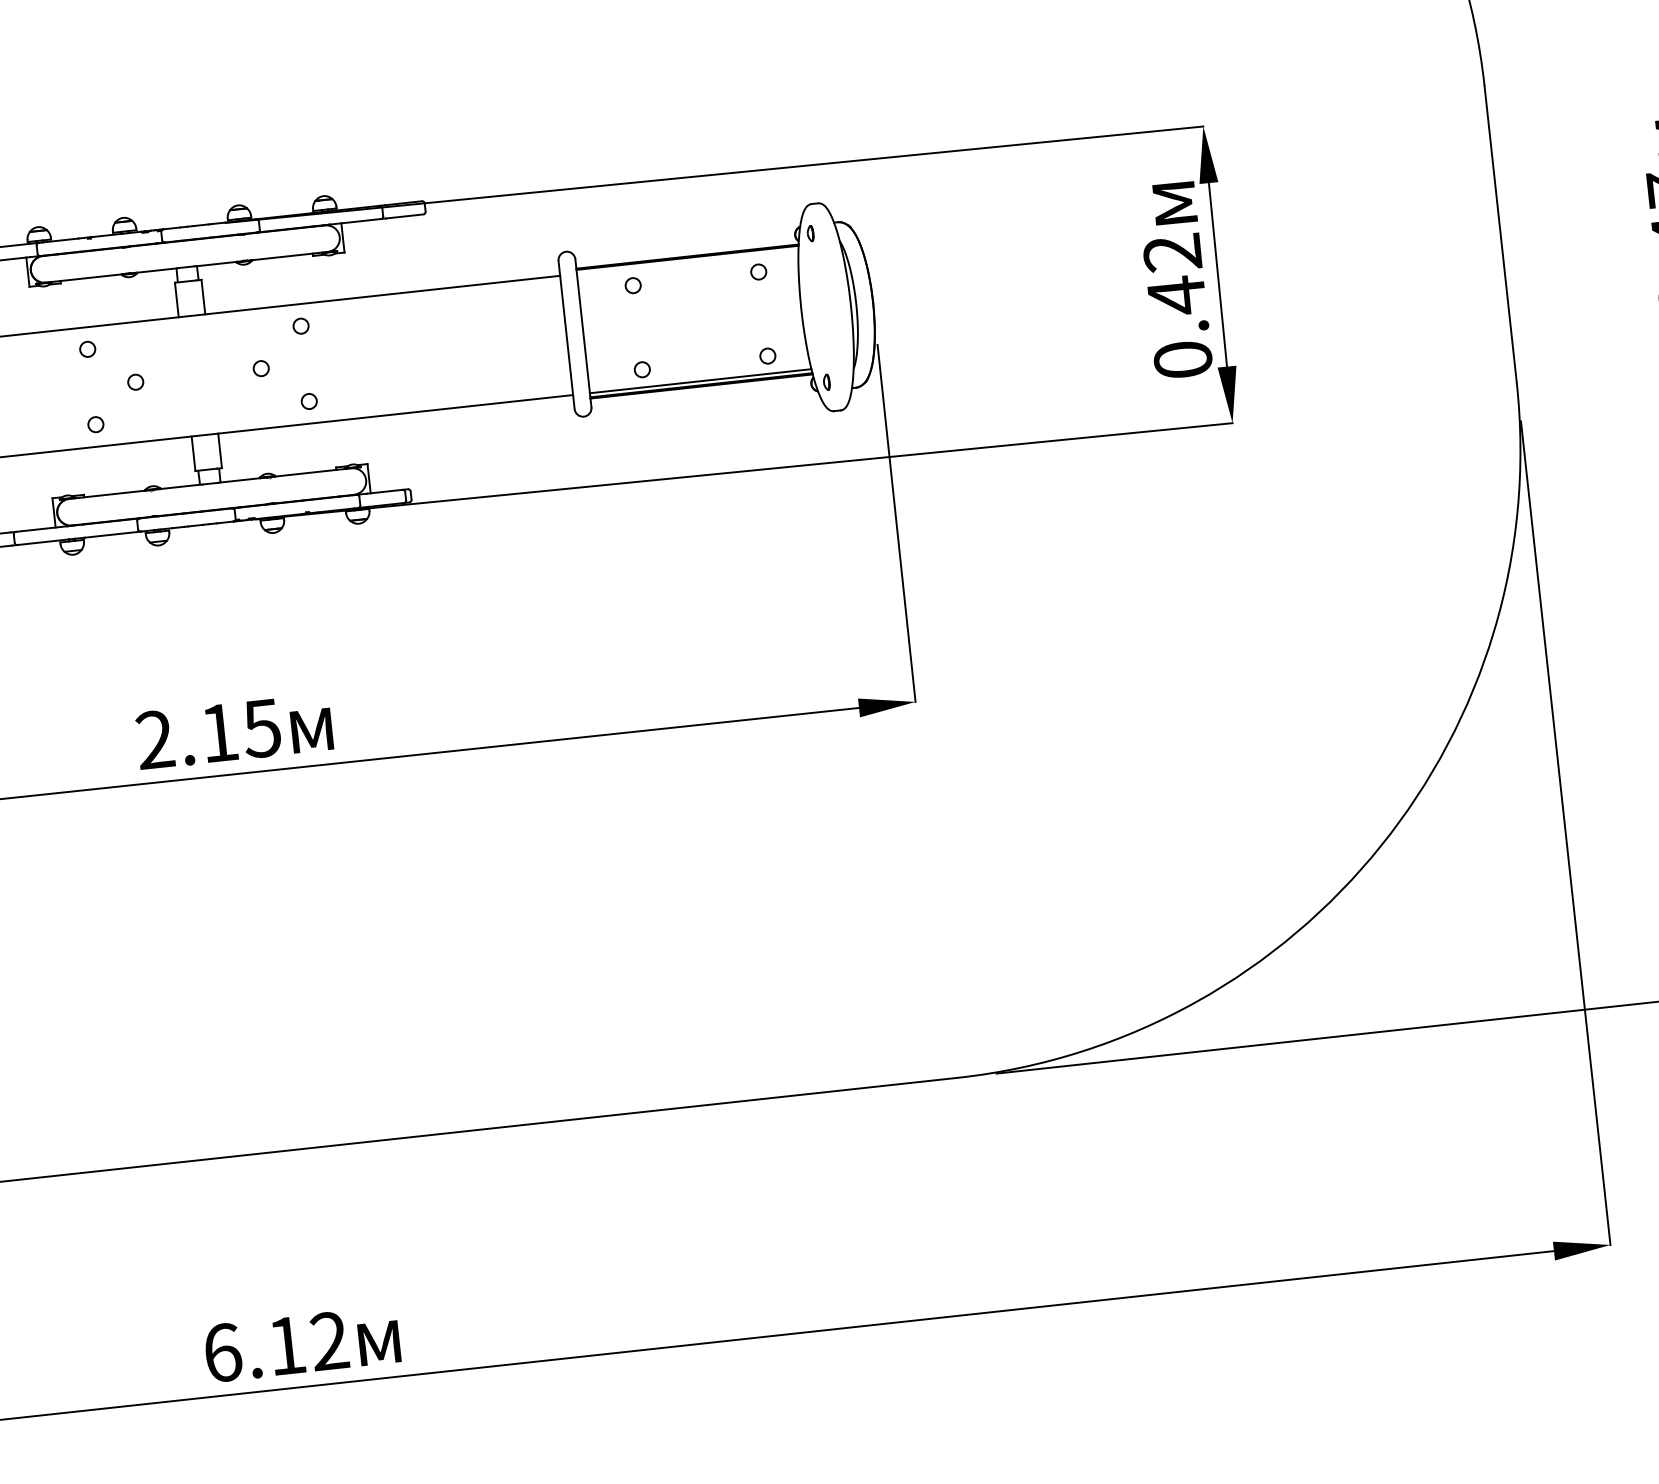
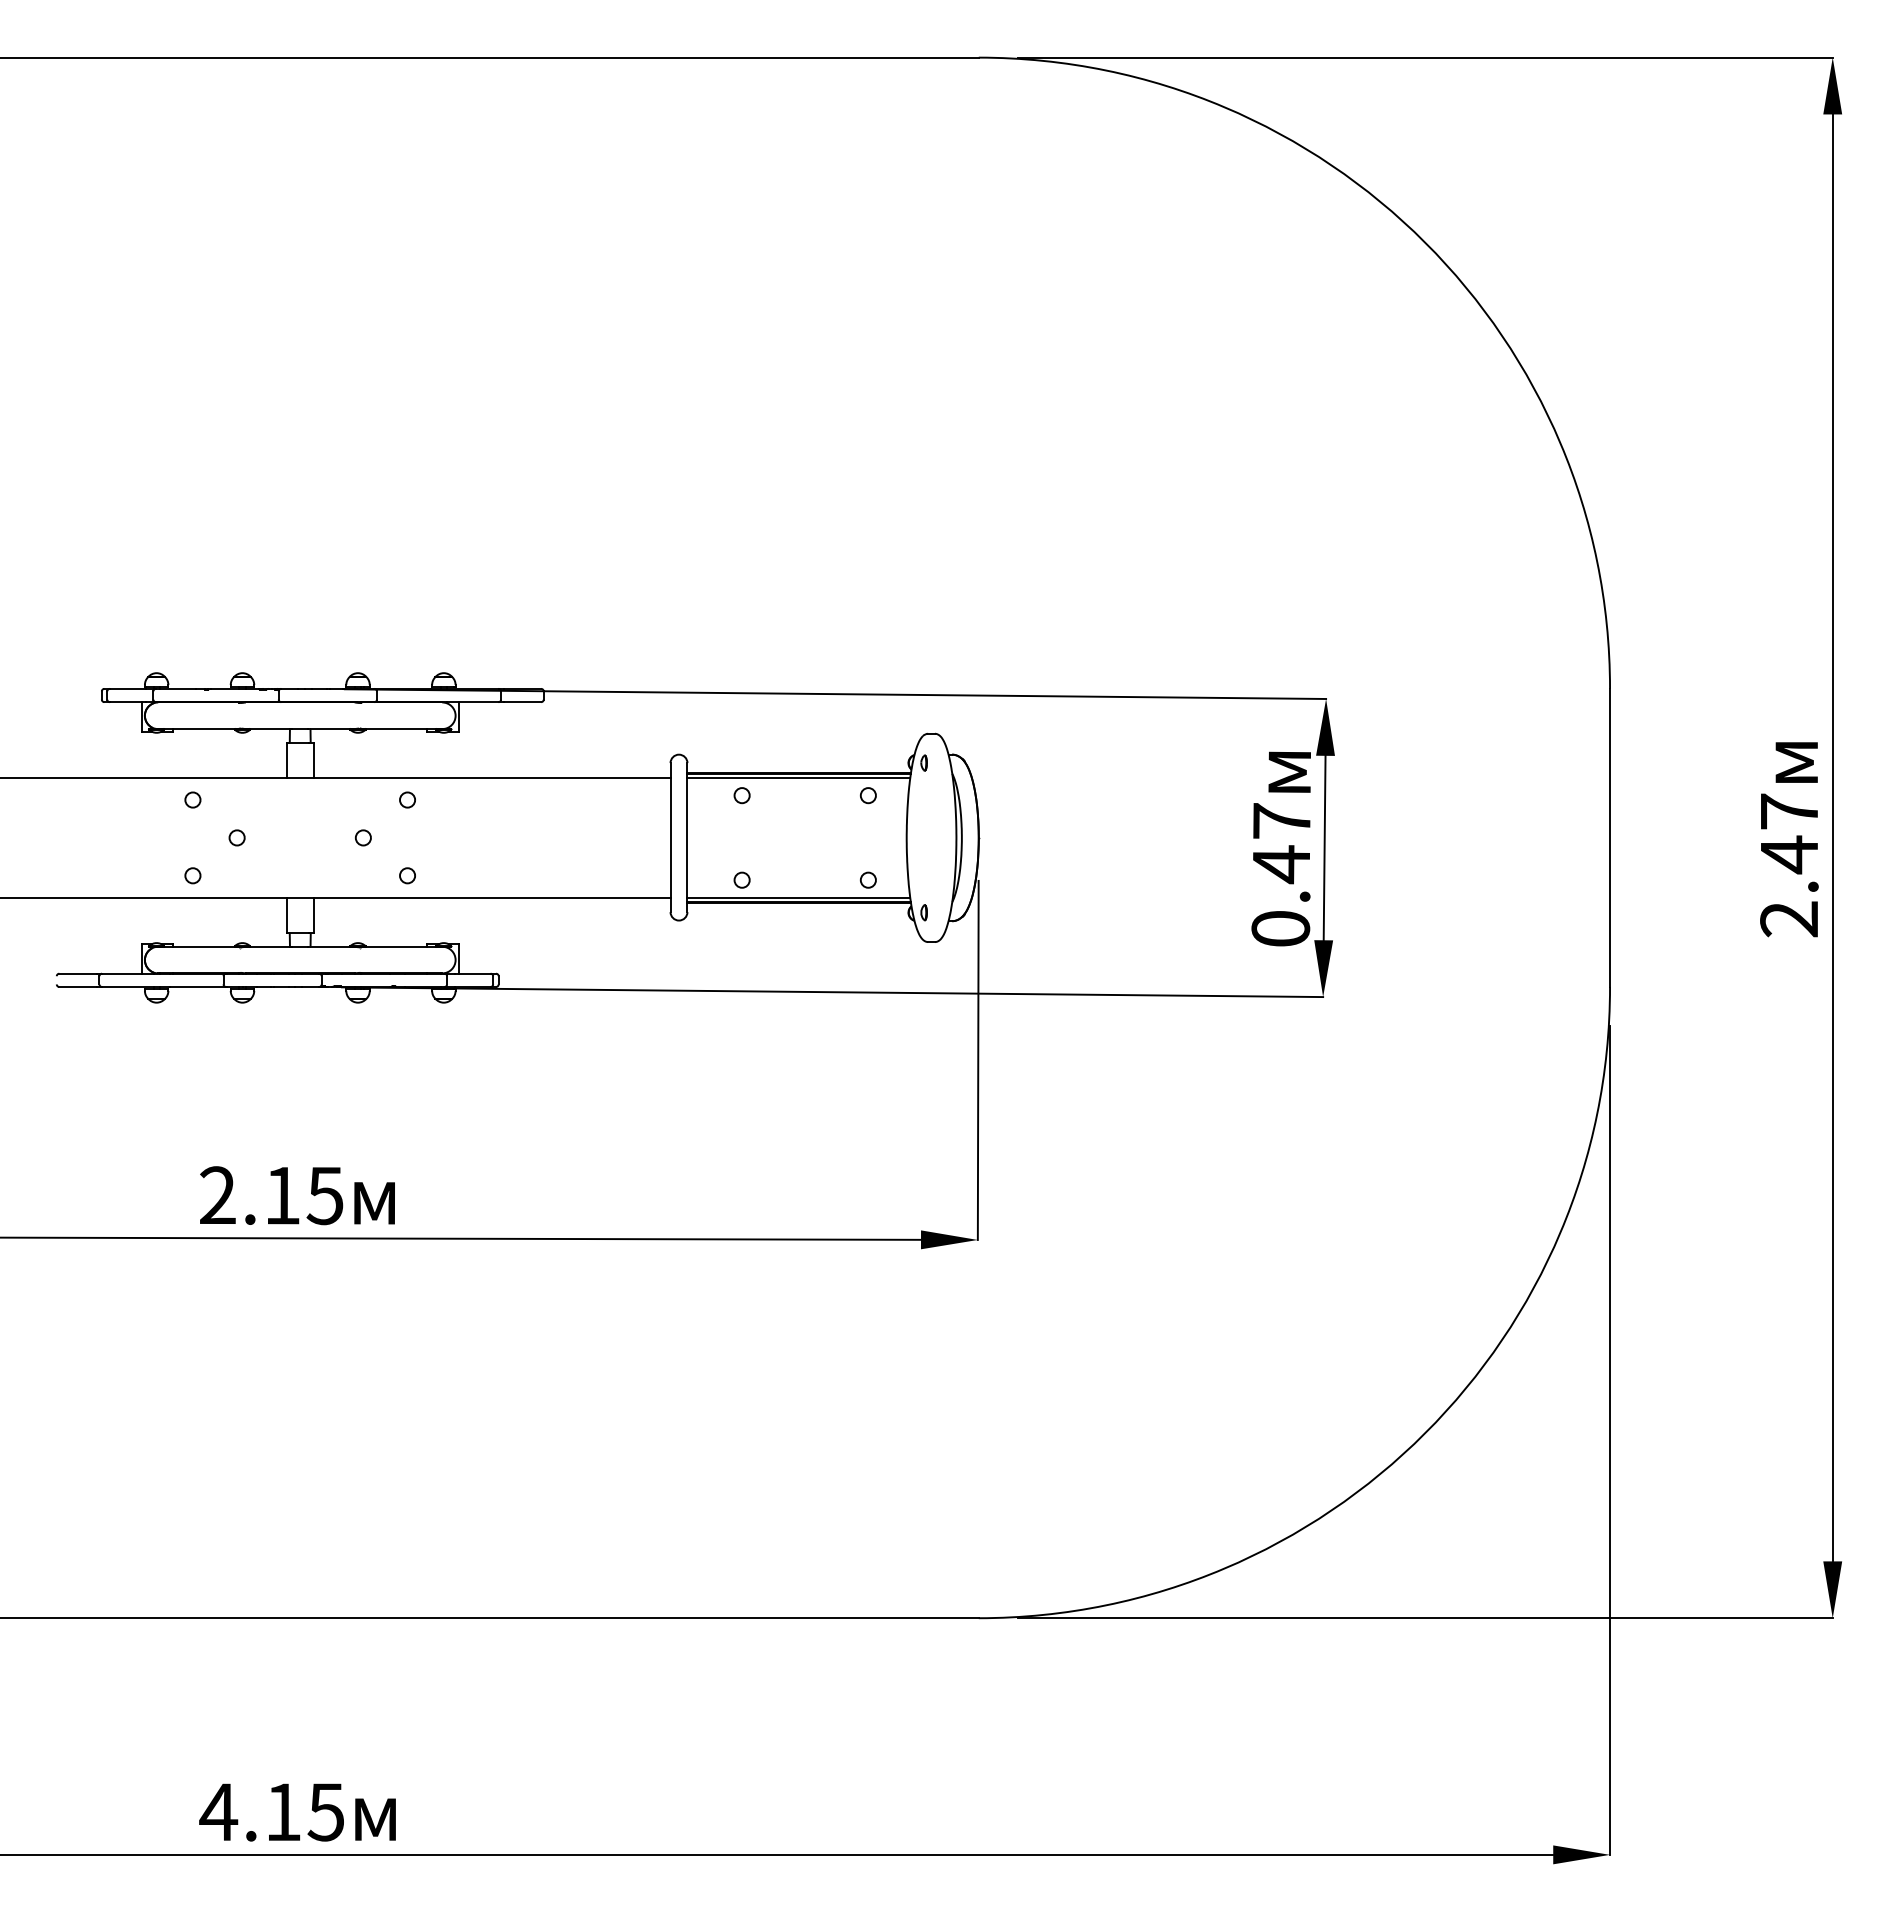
text: (1172, 253) -> (1281, 821), 0.42 -> 0.47
line: (687, 261) -> (798, 777), added
text: (275, 1346) -> (271, 1811), 6.12 -> 4.15

